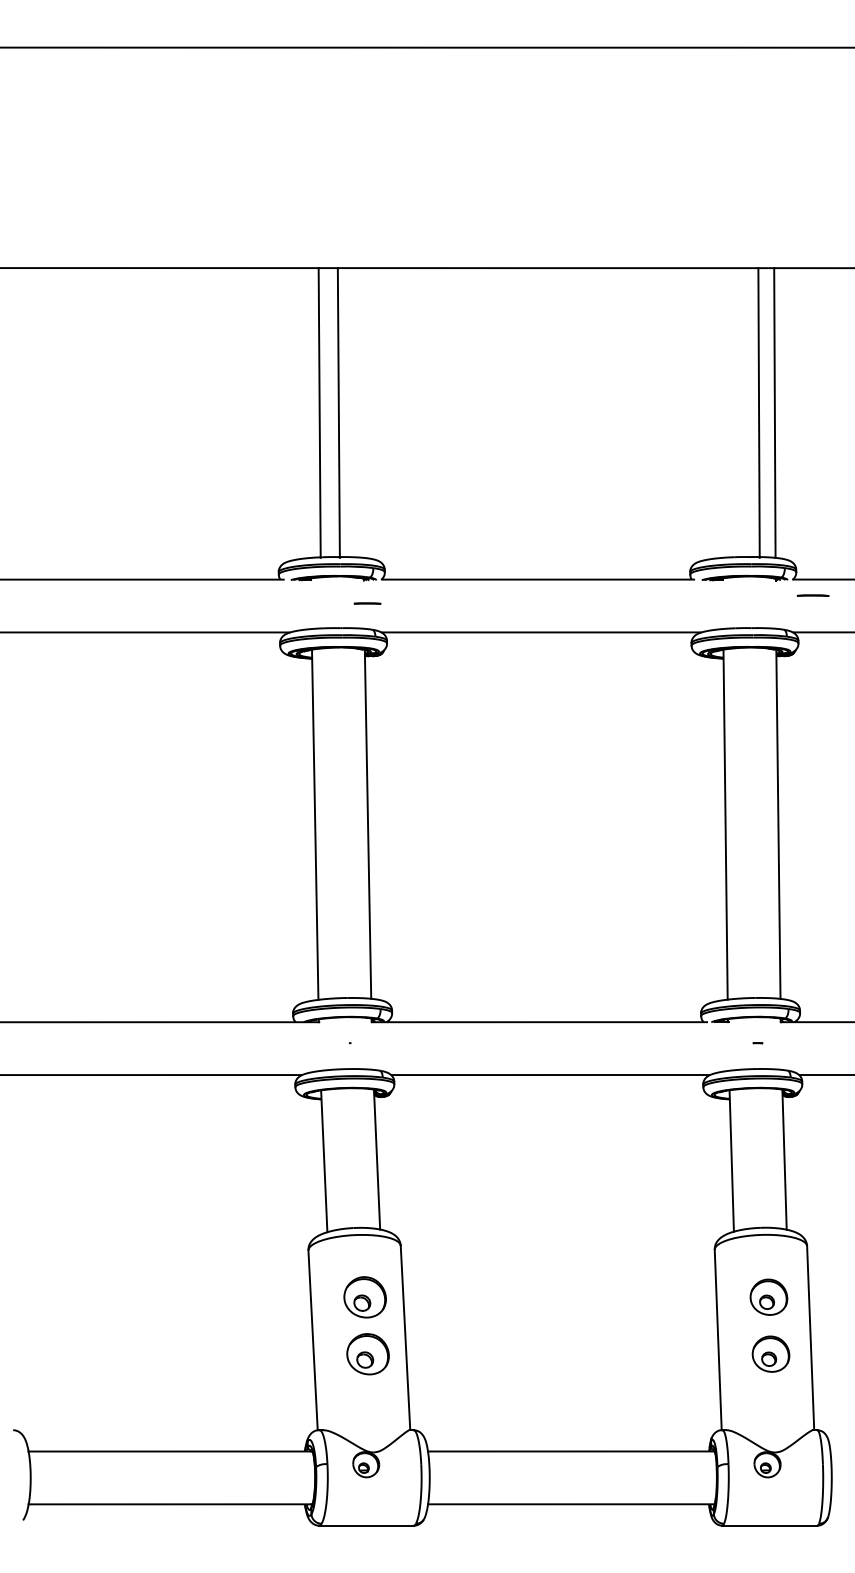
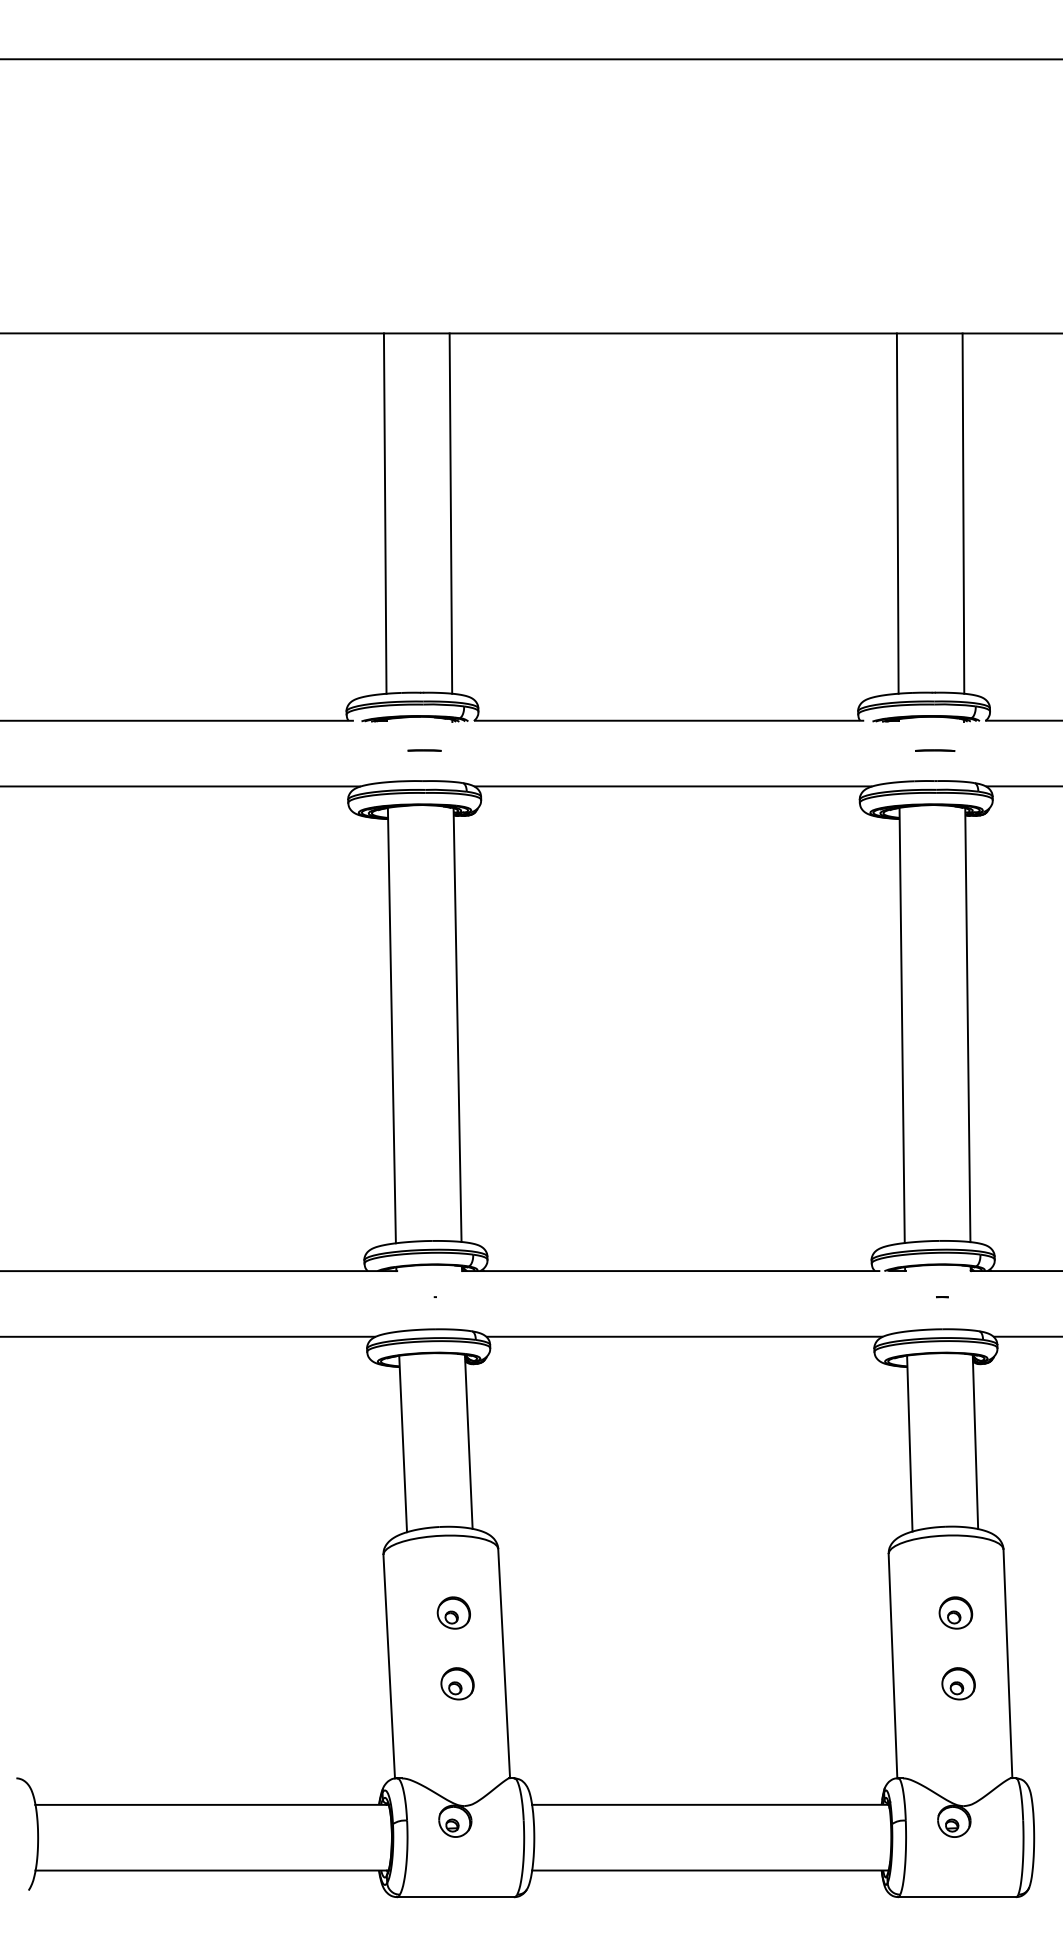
line: (319, 412) -> (450, 512), moved
line: (338, 412) -> (384, 512), moved
line: (758, 412) -> (897, 512), moved
line: (812, 595) -> (934, 750), moved
line: (367, 603) -> (424, 750), moved
part: (364, 1296) -> (453, 1612), size x0.62
part: (768, 1296) -> (955, 1612), size x0.71
part: (367, 1353) -> (456, 1683), size x0.62
part: (770, 1353) -> (957, 1683), size x0.71

